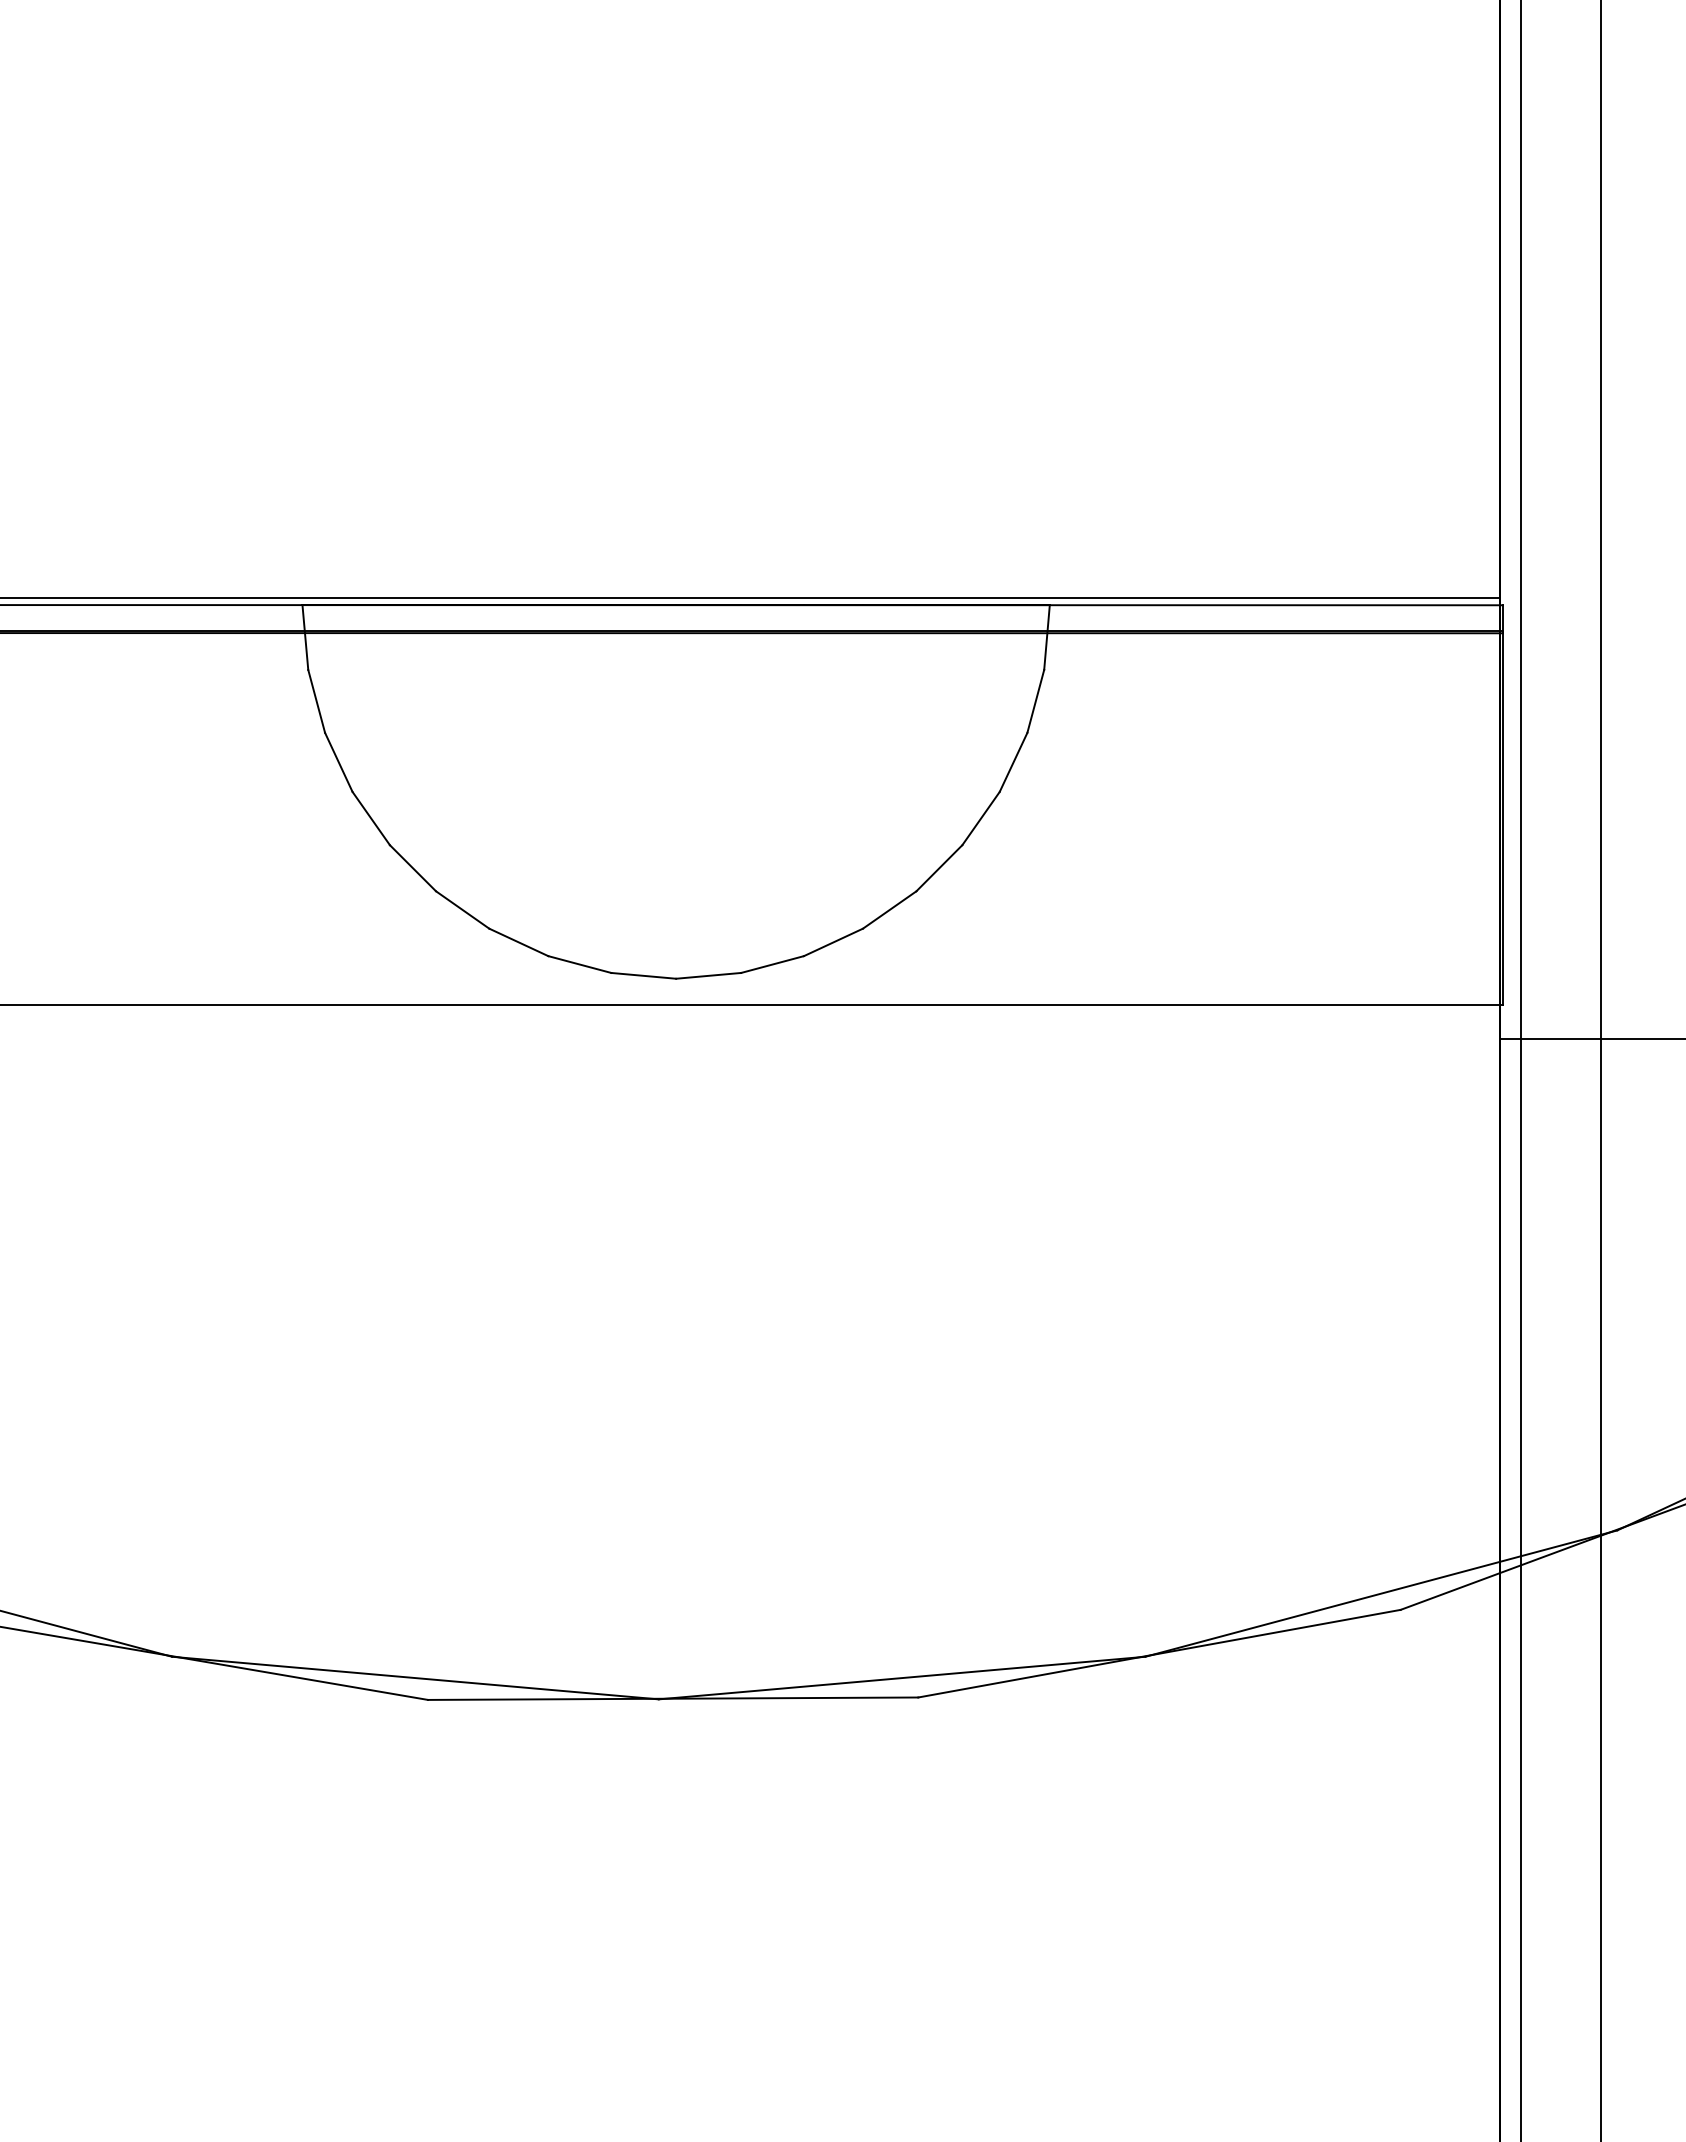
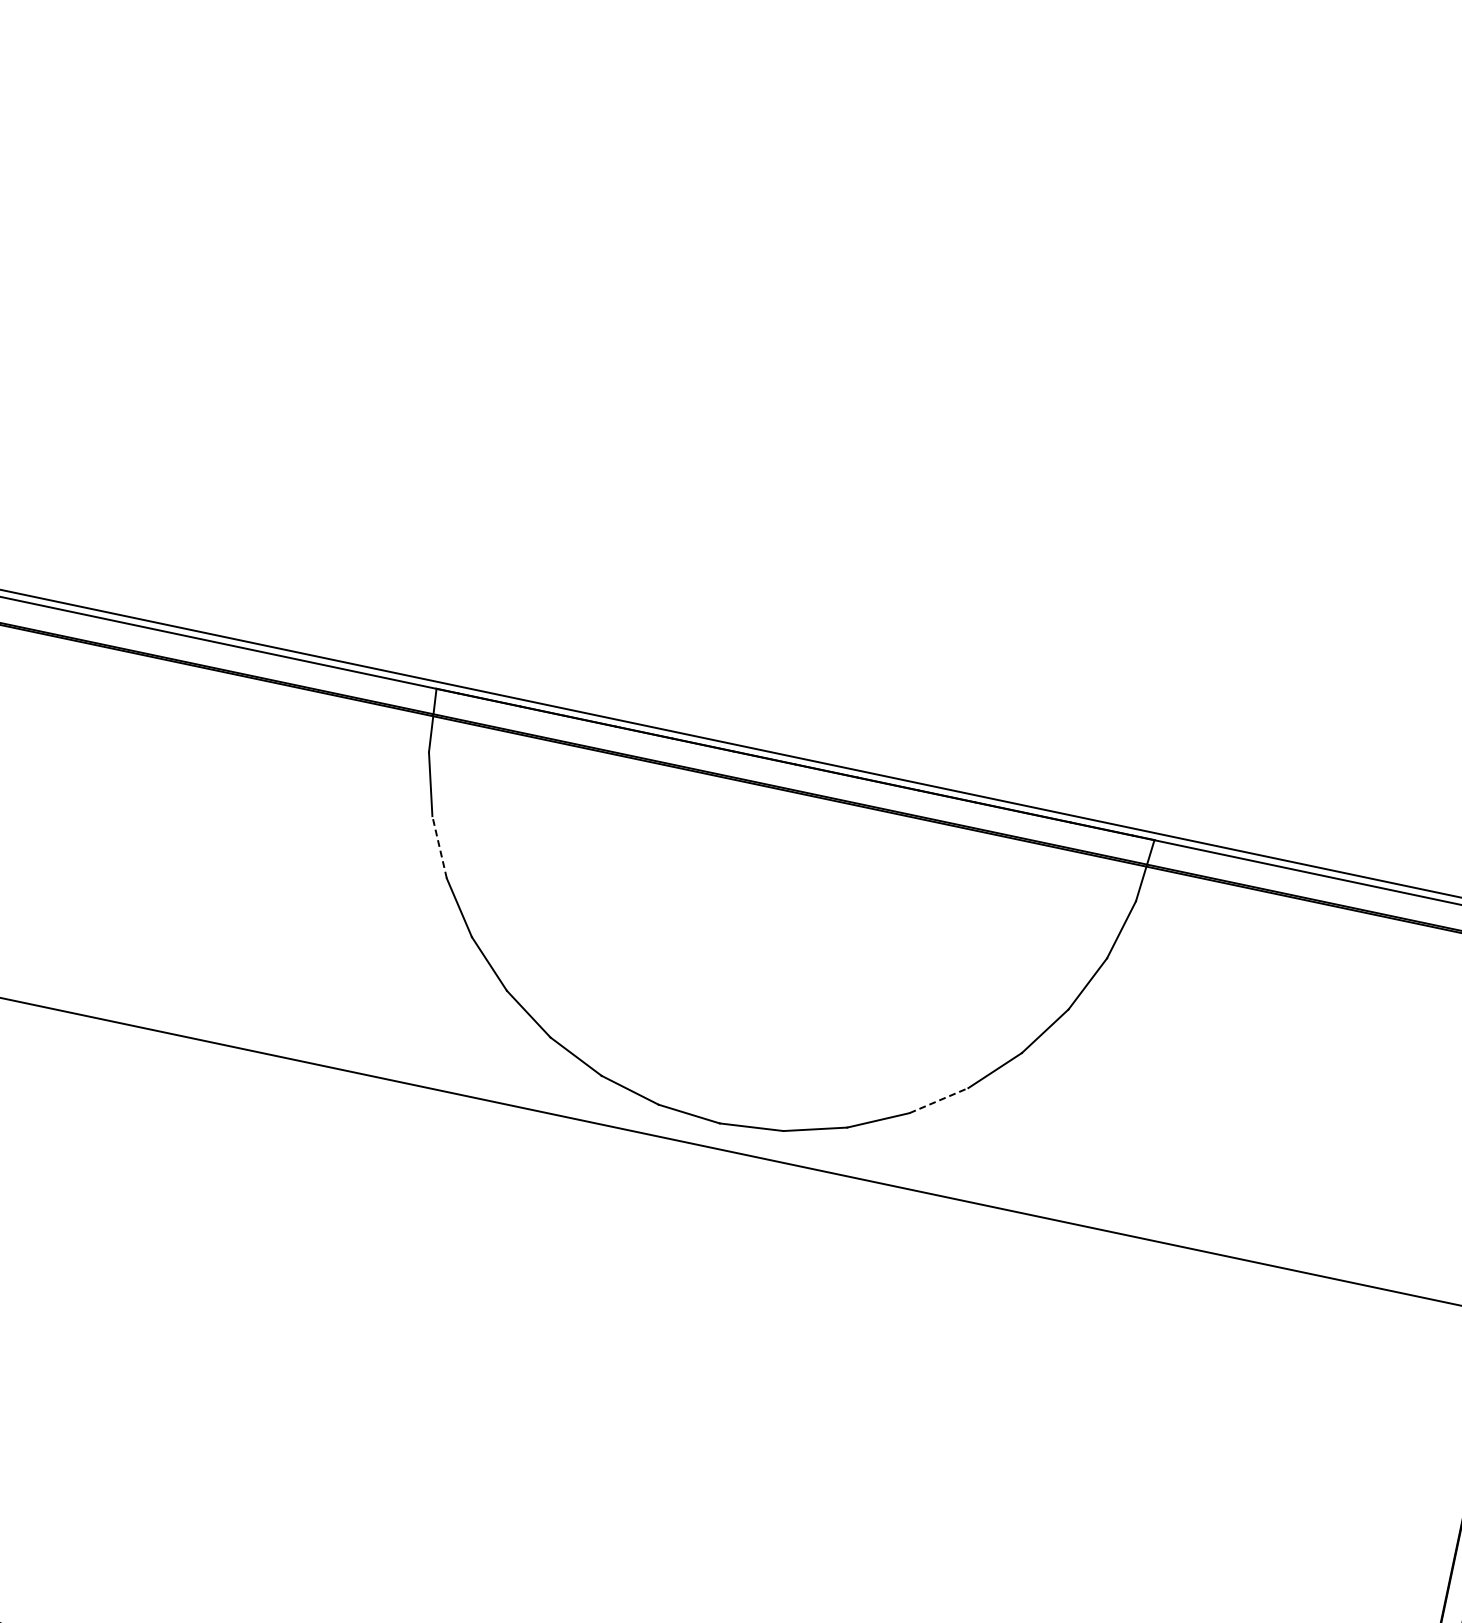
line: (338, 762) -> (439, 847), solid -> dashed
line: (889, 910) -> (938, 1101), solid -> dashed

